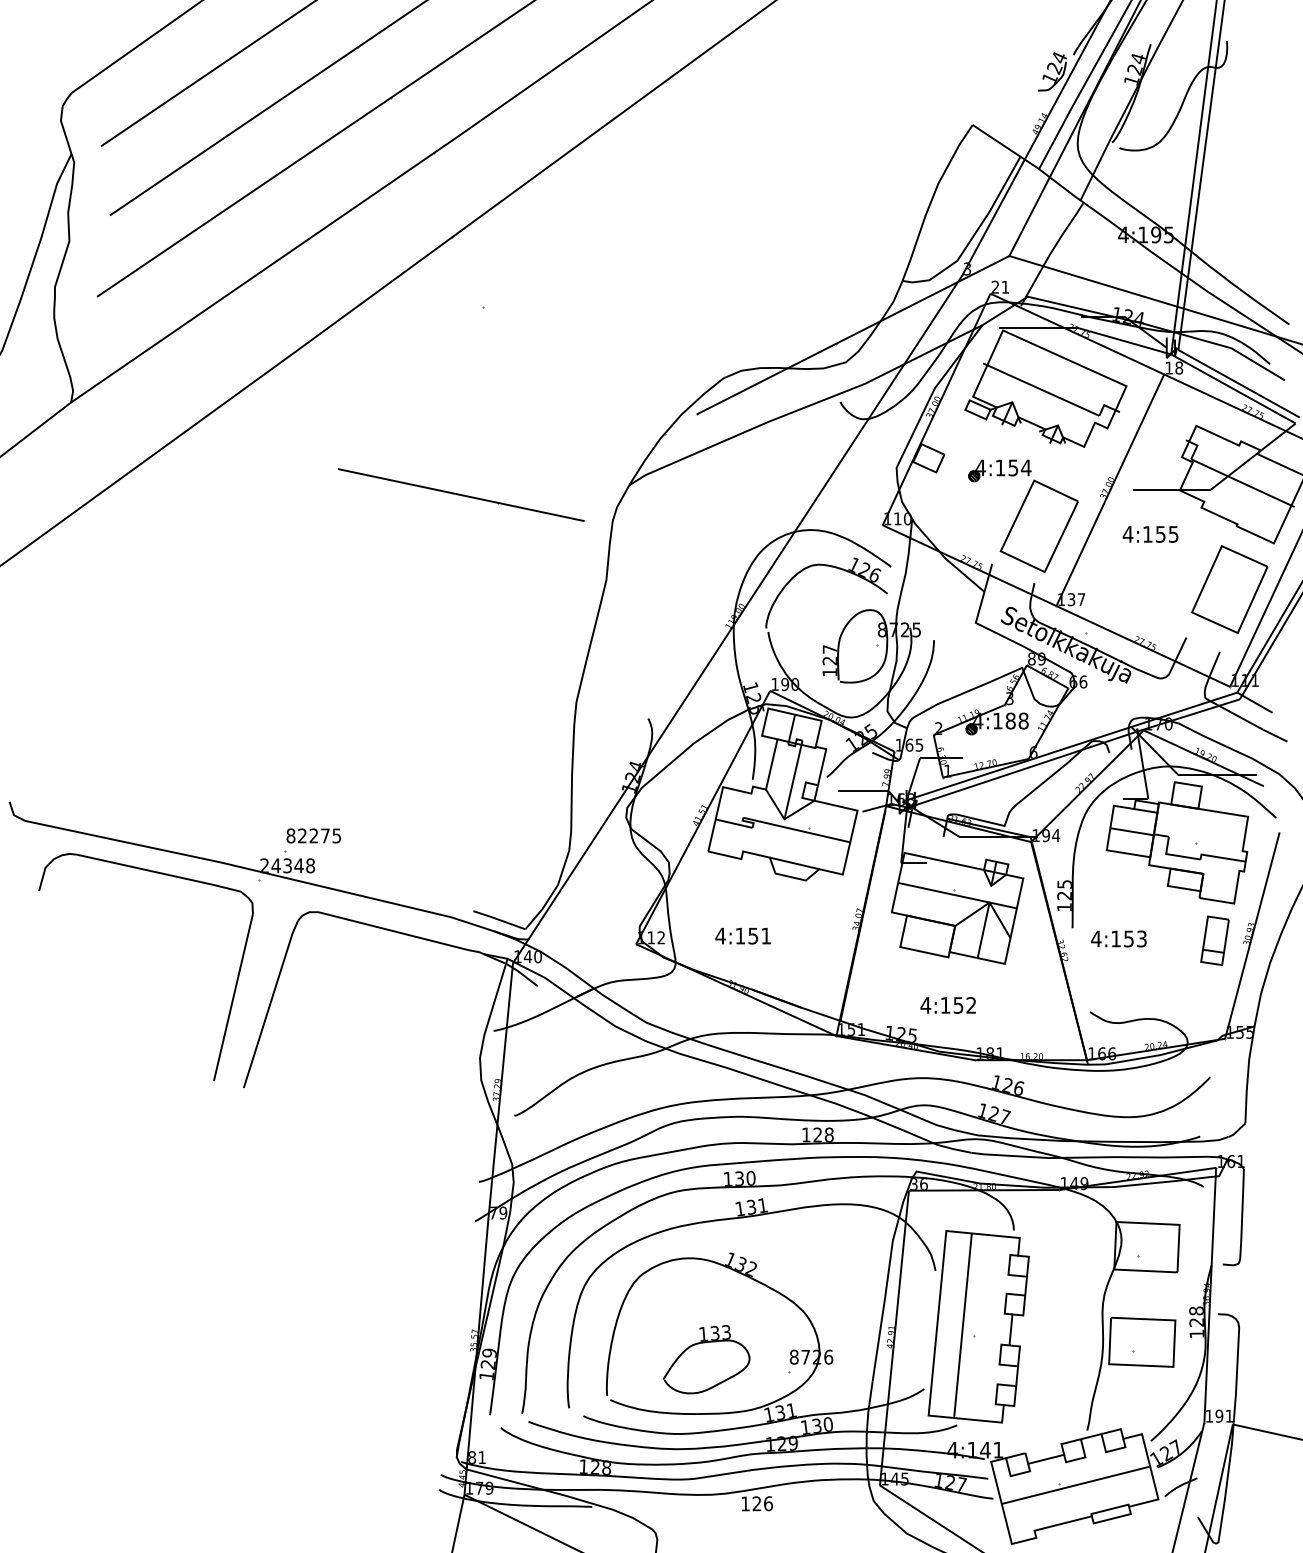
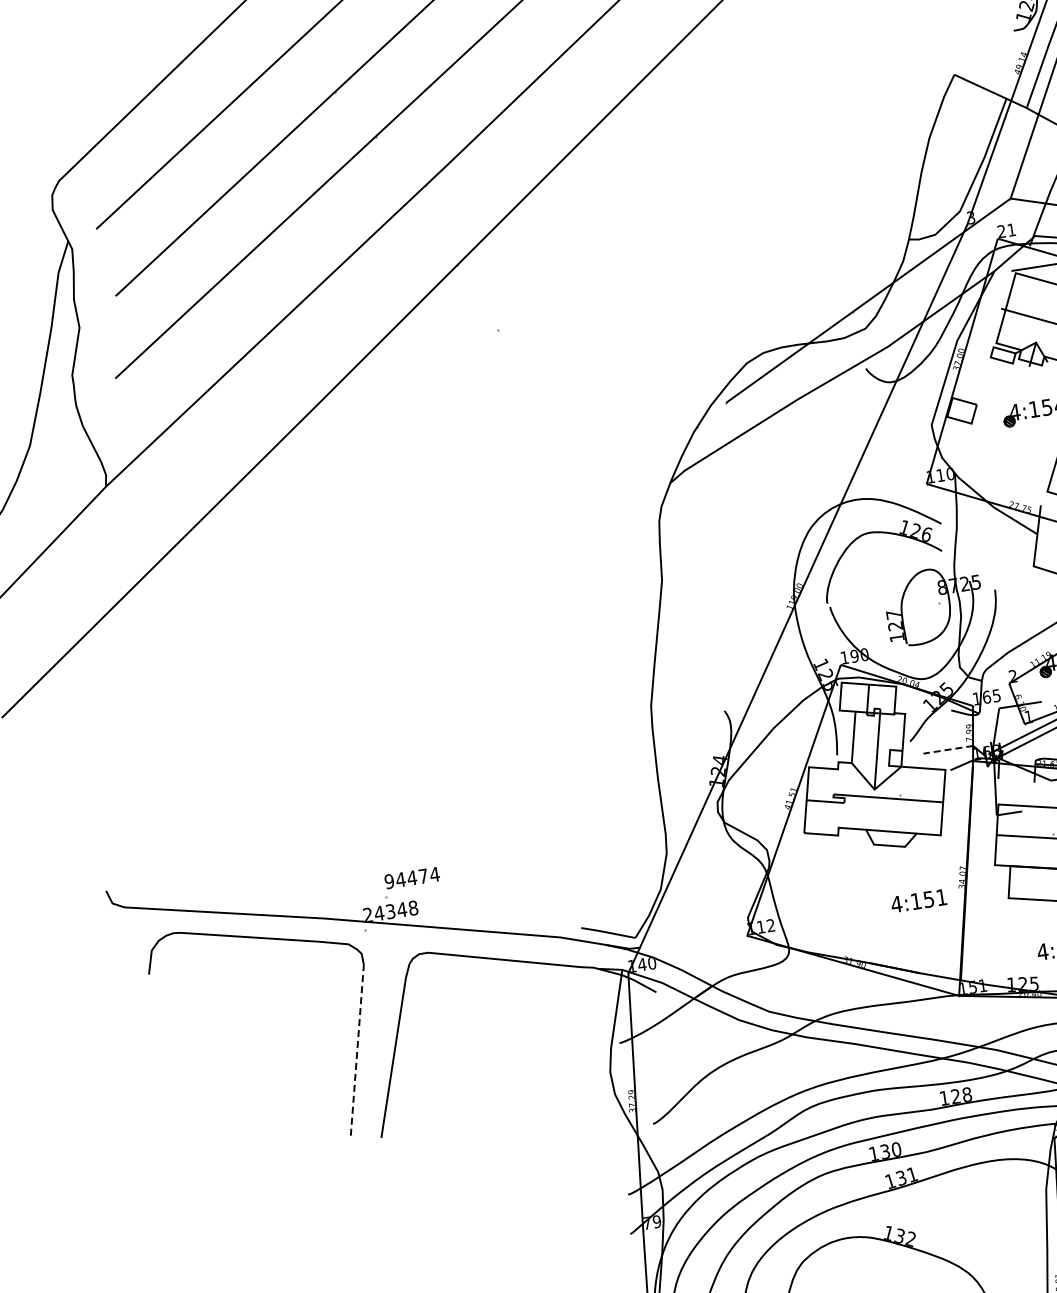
line: (460, 494) -> (504, 518), removed
line: (862, 791) -> (947, 750), solid -> dashed
text: (313, 835) -> (411, 877), 82275 -> 94474
text: (742, 936) -> (918, 901), moved
line: (233, 997) -> (357, 1050), solid -> dashed

